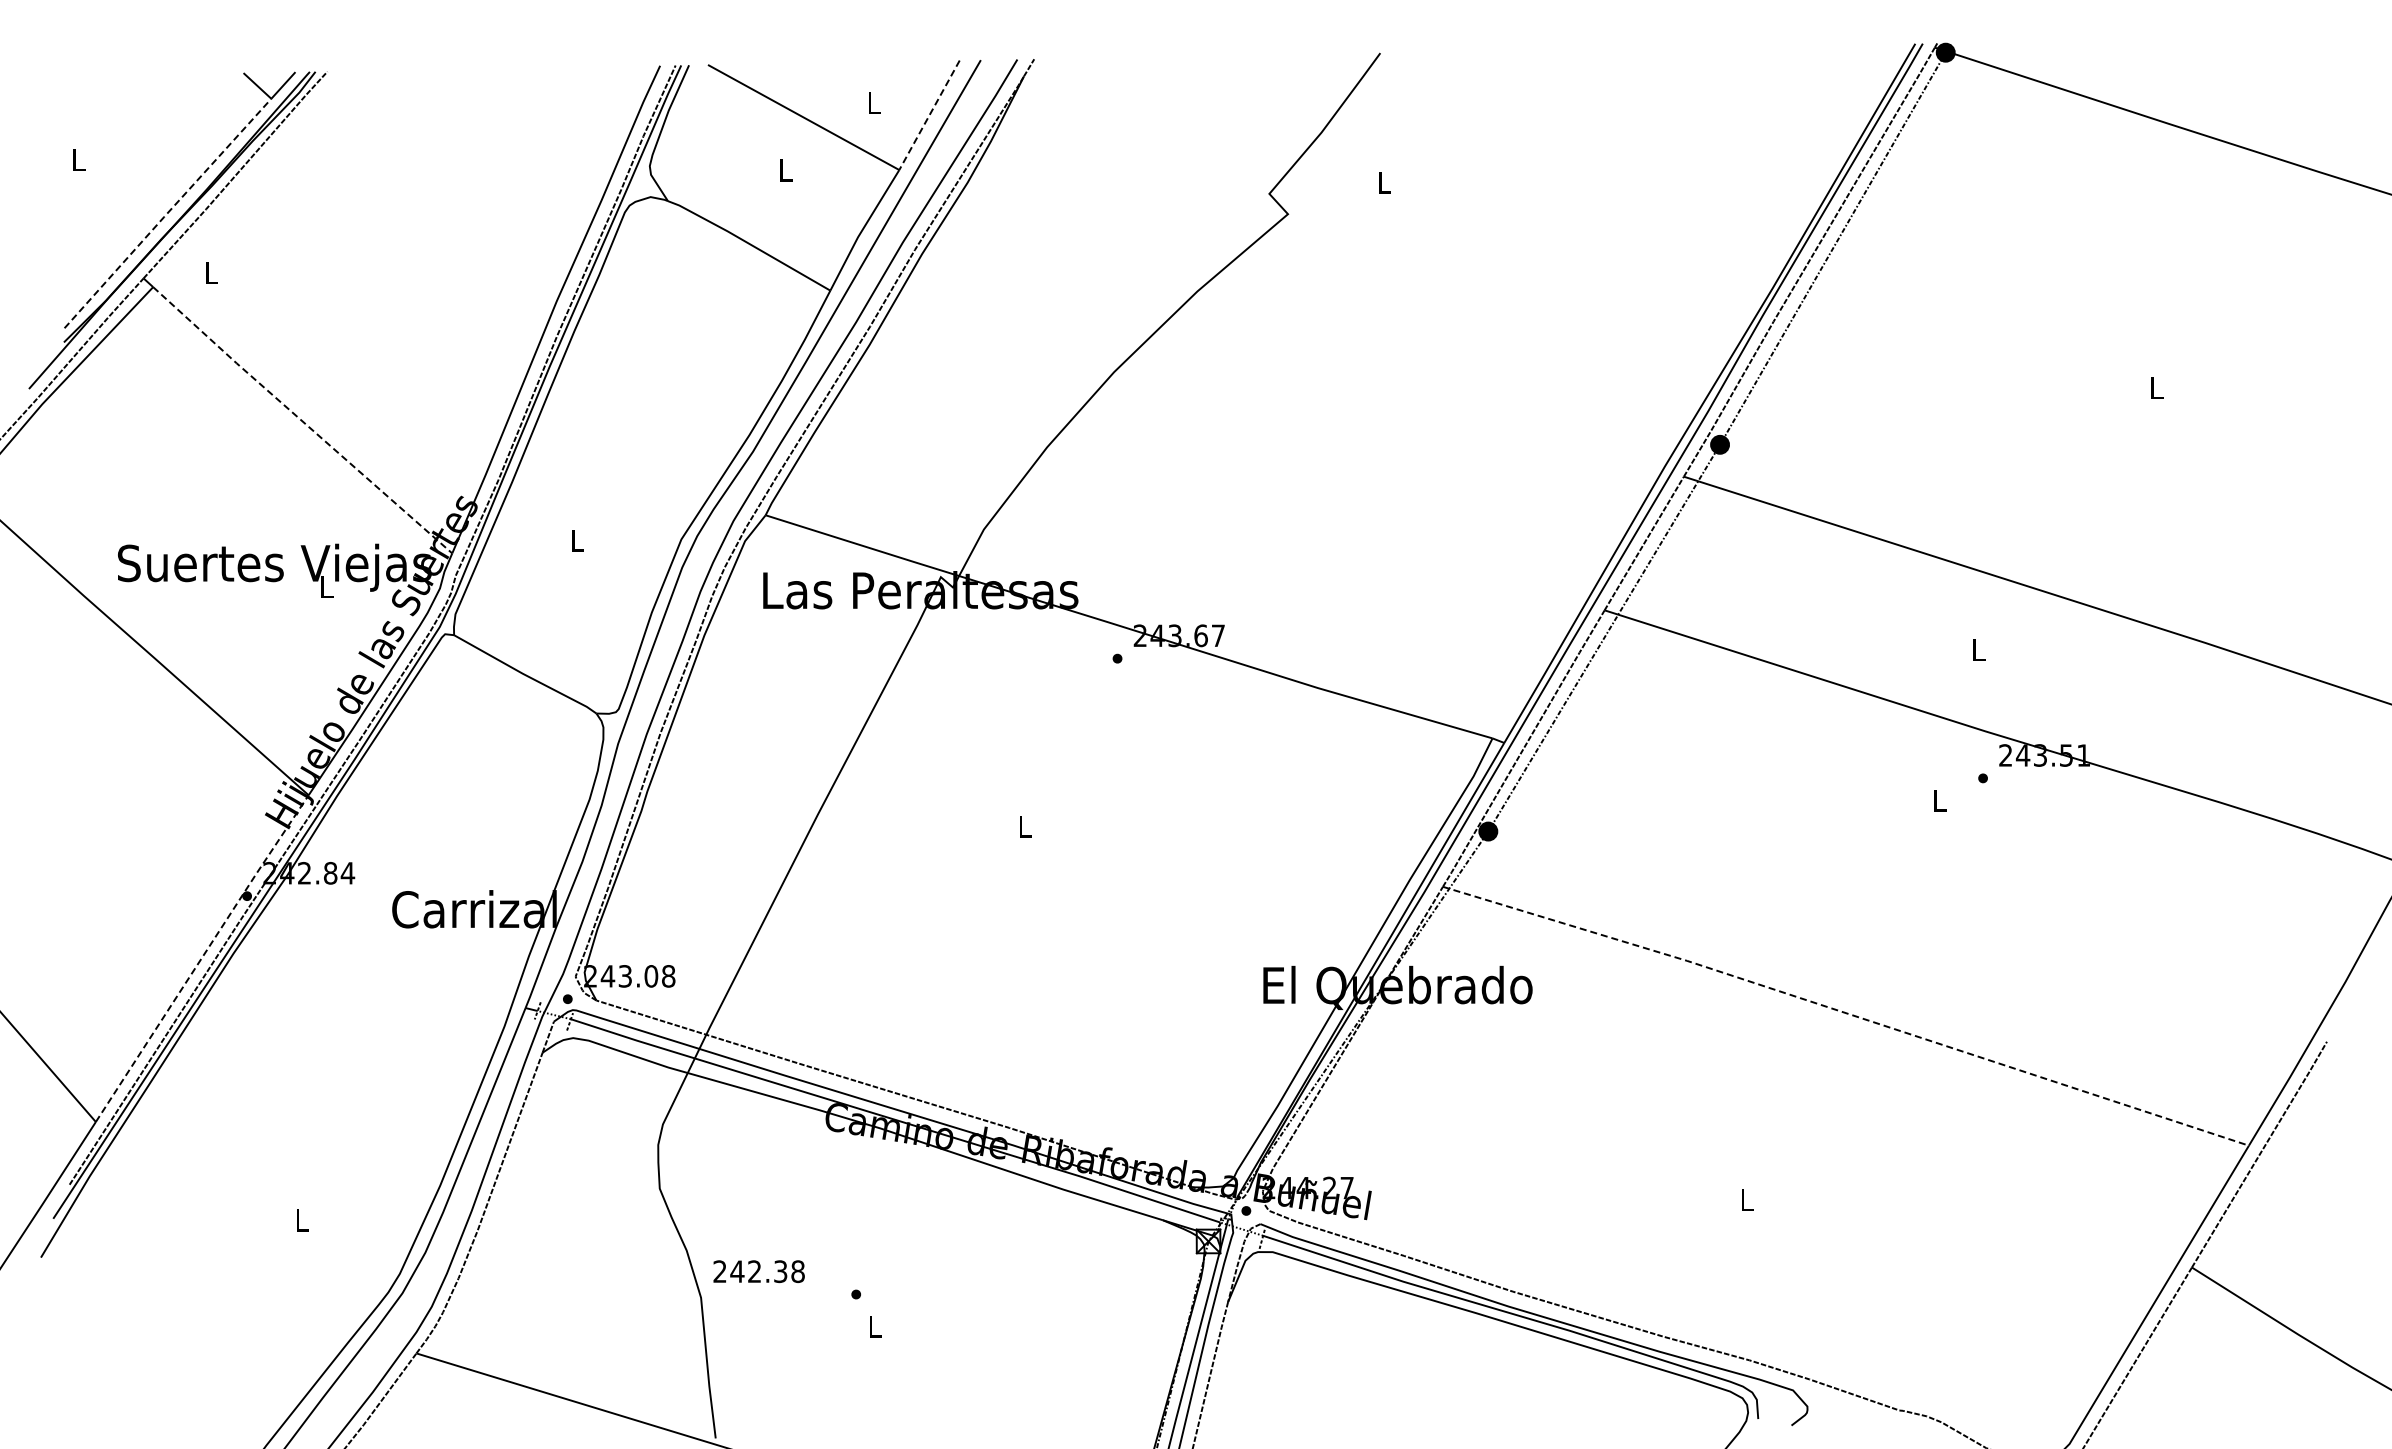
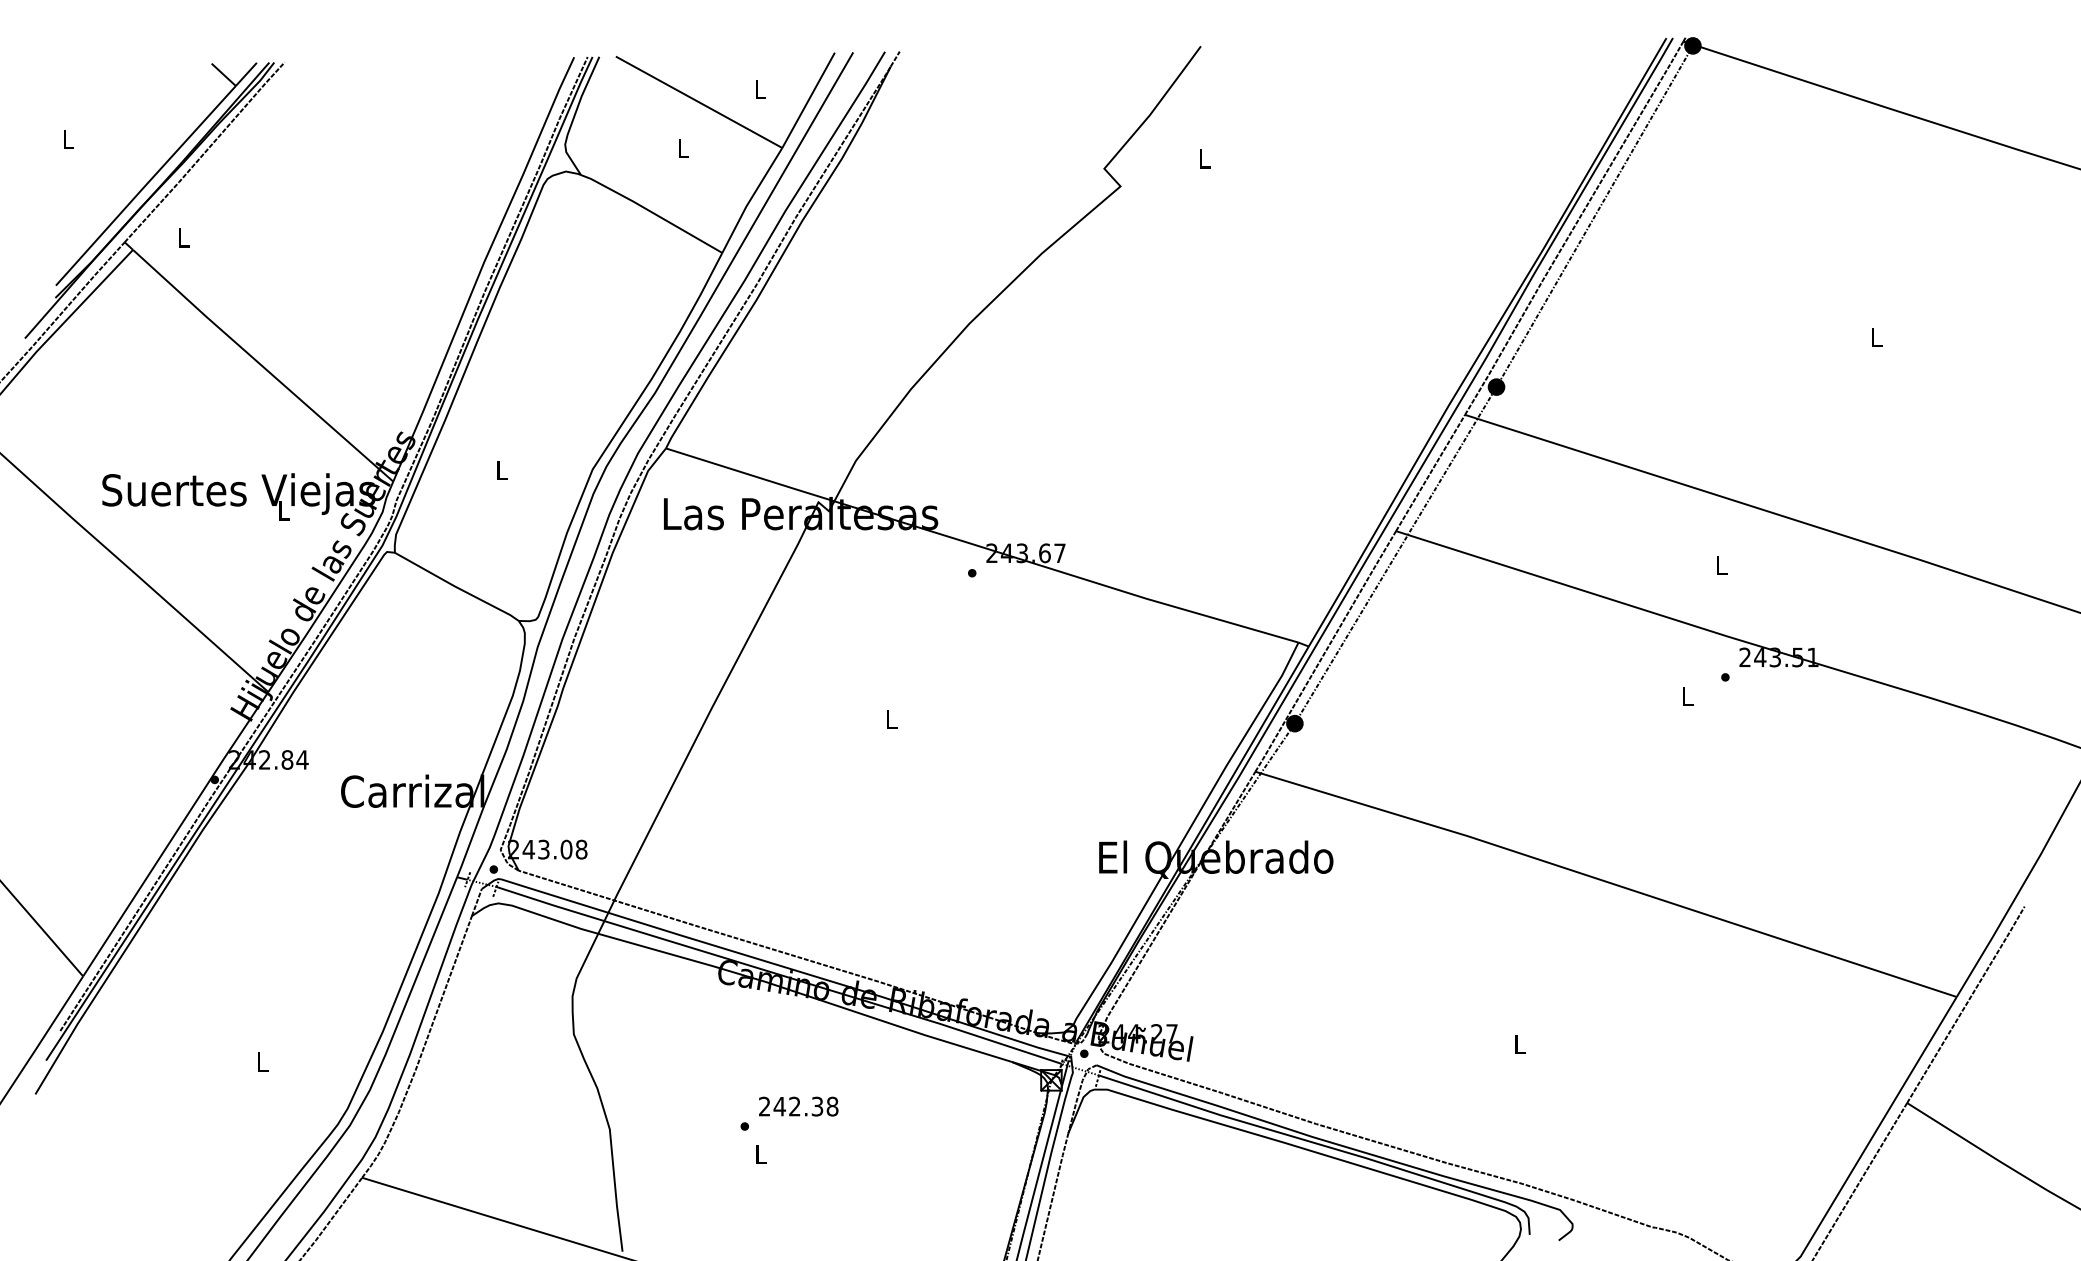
line: (929, 115) -> (808, 100), dashed -> solid
line: (167, 213) -> (145, 185), dashed -> solid
line: (301, 420) -> (262, 365), dashed -> solid
line: (202, 957) -> (175, 833), dashed -> solid
line: (1846, 1013) -> (1606, 881), dashed -> solid
text: (758, 1271) -> (798, 1106), moved

